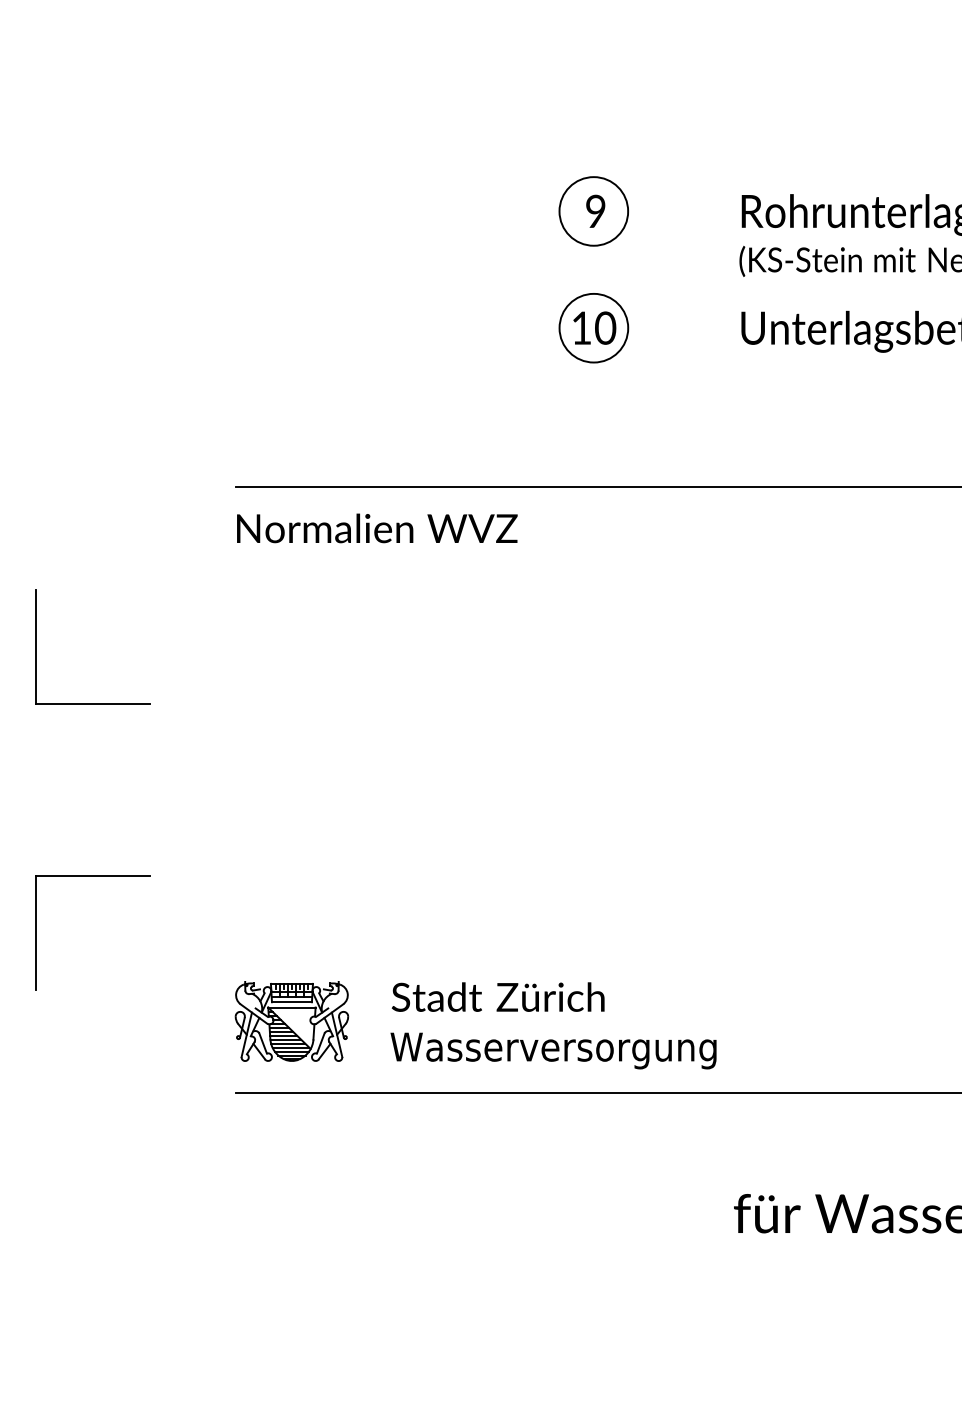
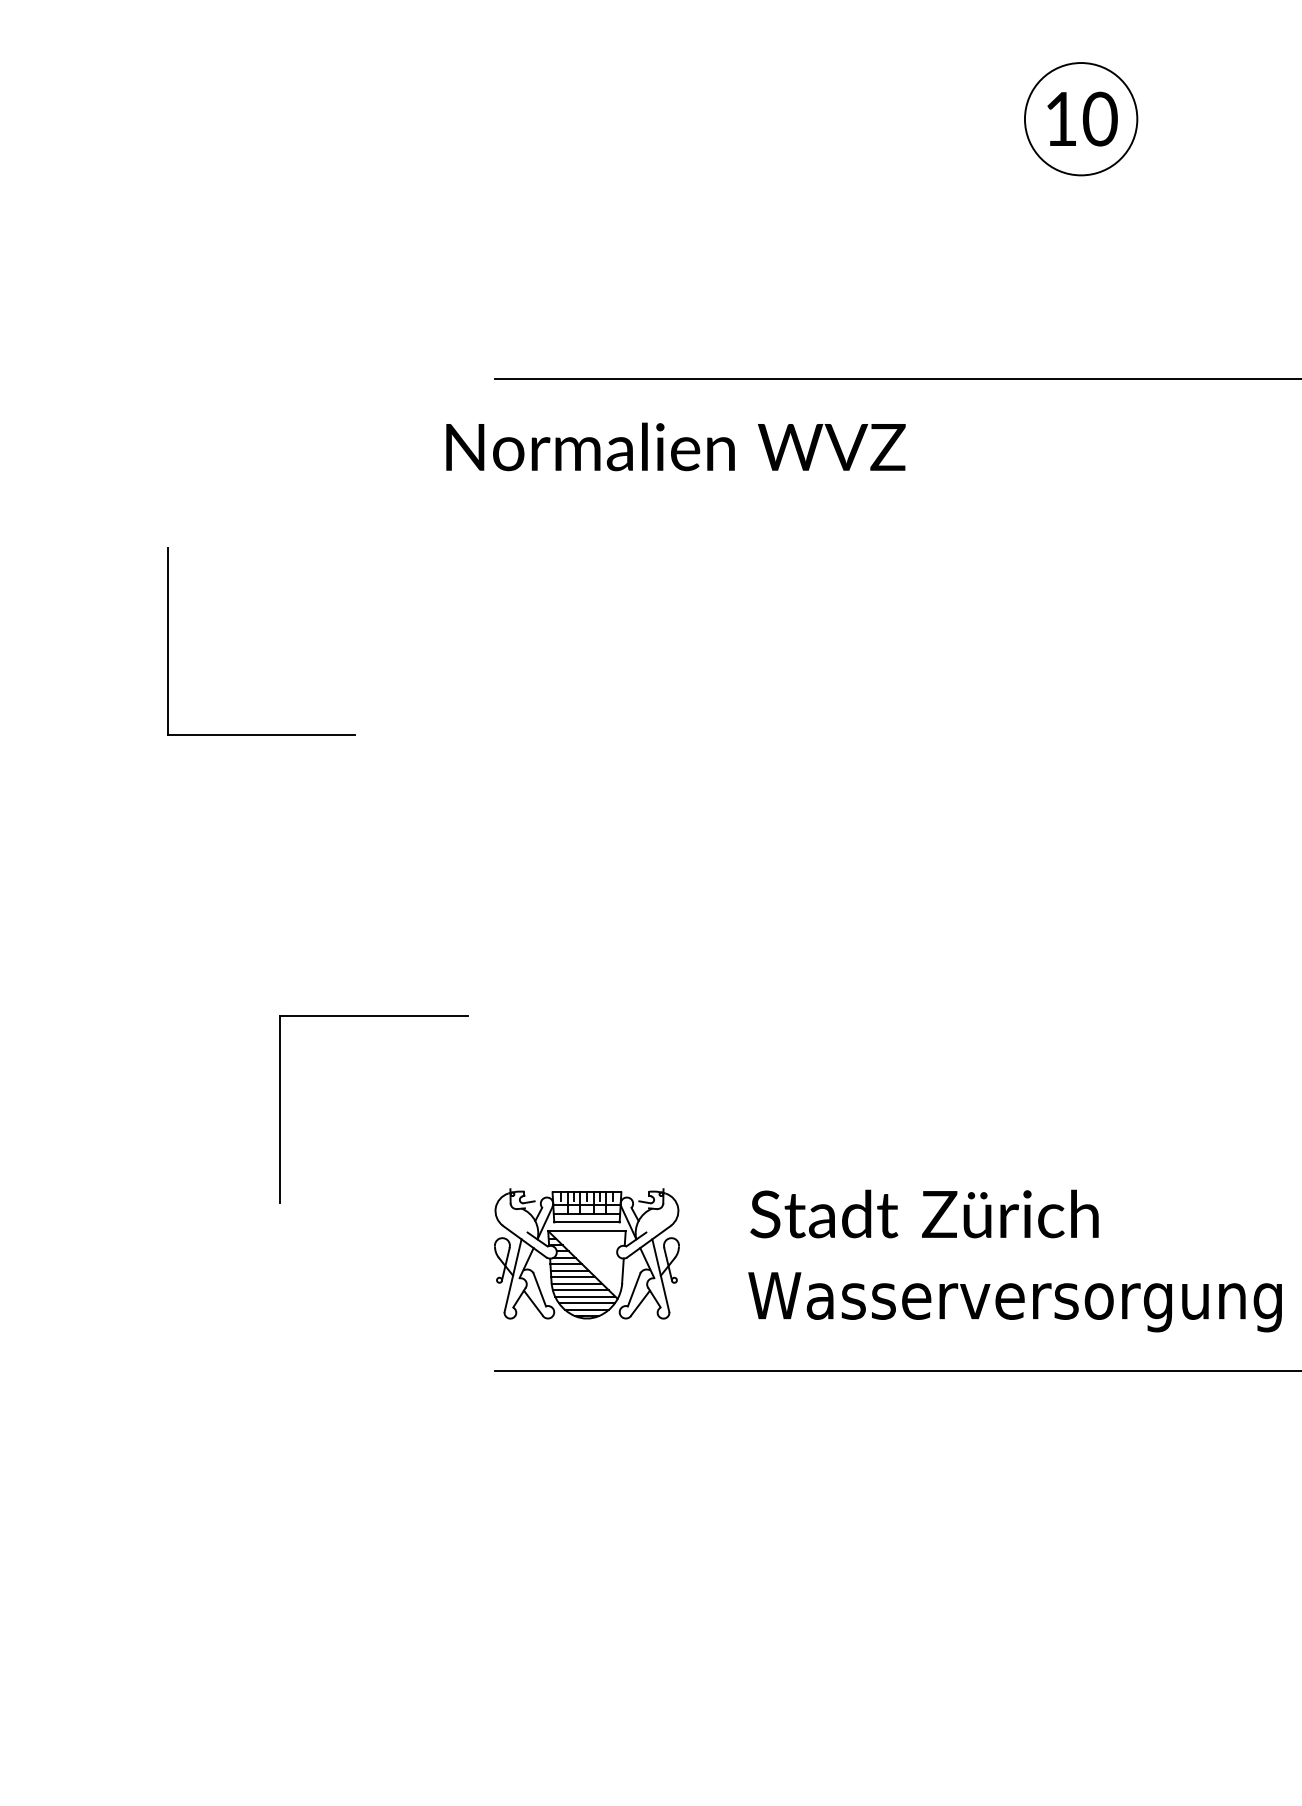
text: (377, 528) -> (676, 447), moved
part: (92, 876) -> (373, 1016), moved

